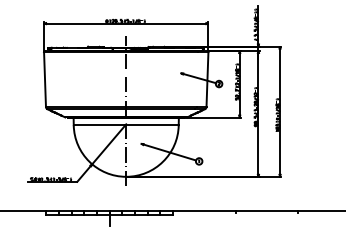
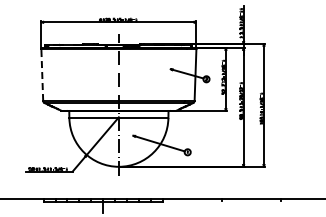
line: (45, 80) -> (42, 75), solid -> dashed

